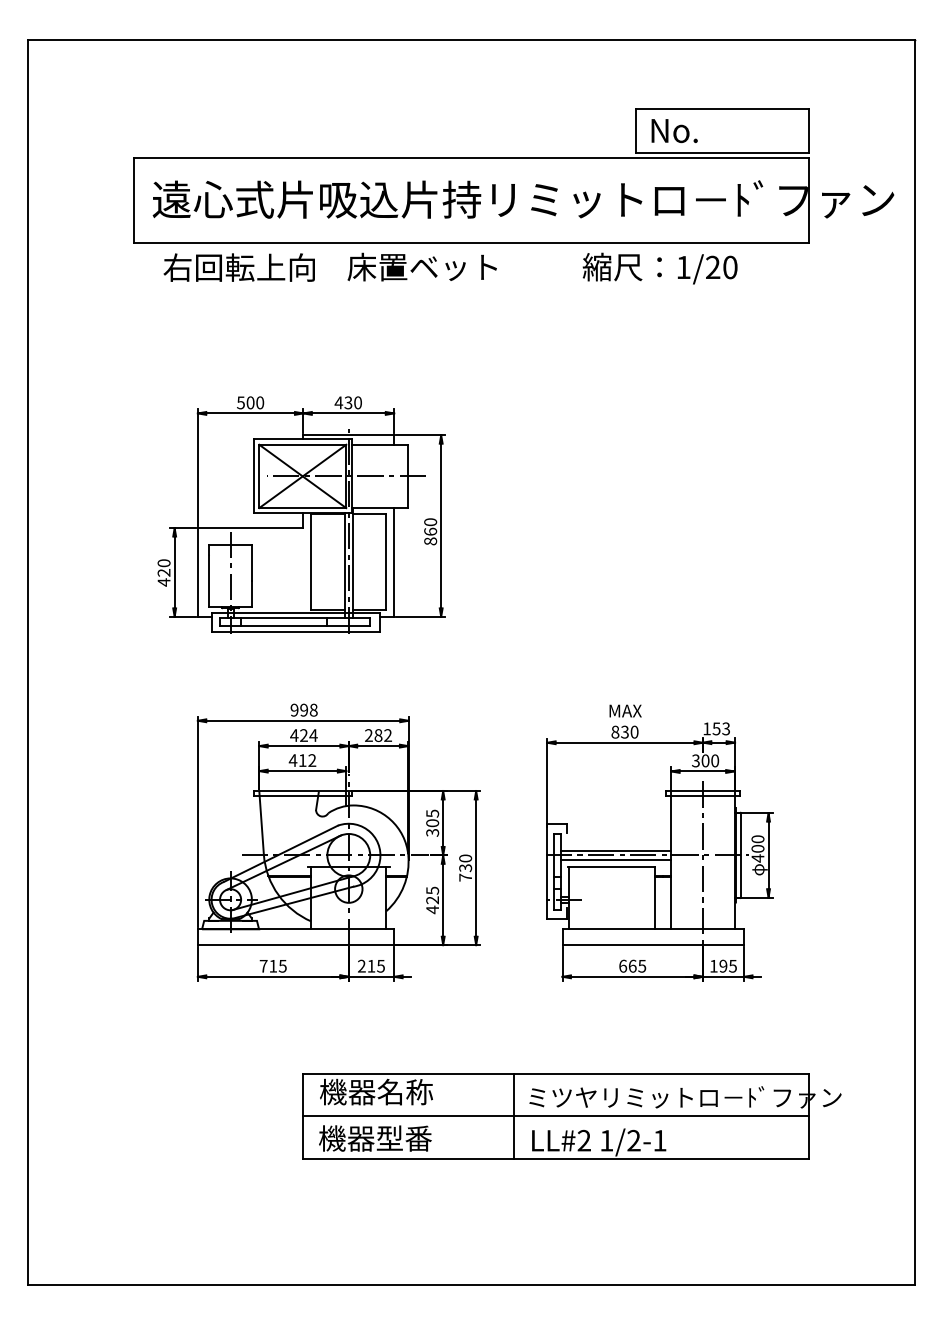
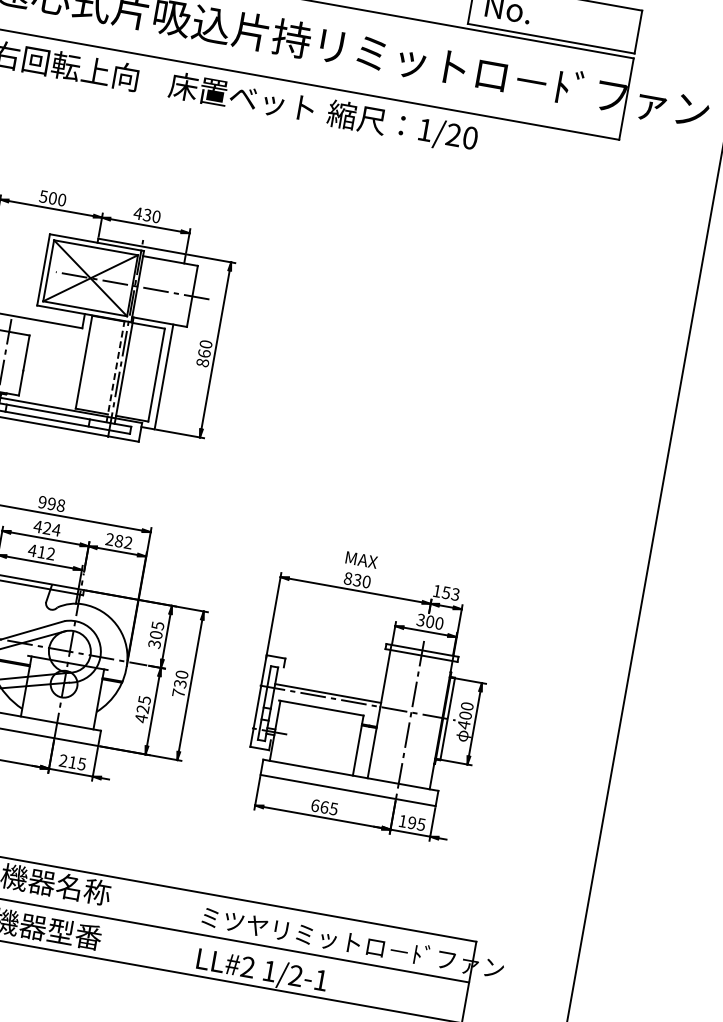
text: (659, 268) -> (401, 126), moved
line: (344, 565) -> (115, 371), solid -> dashed
line: (615, 859) -> (326, 701), removed
line: (513, 1116) -> (183, 931), removed

